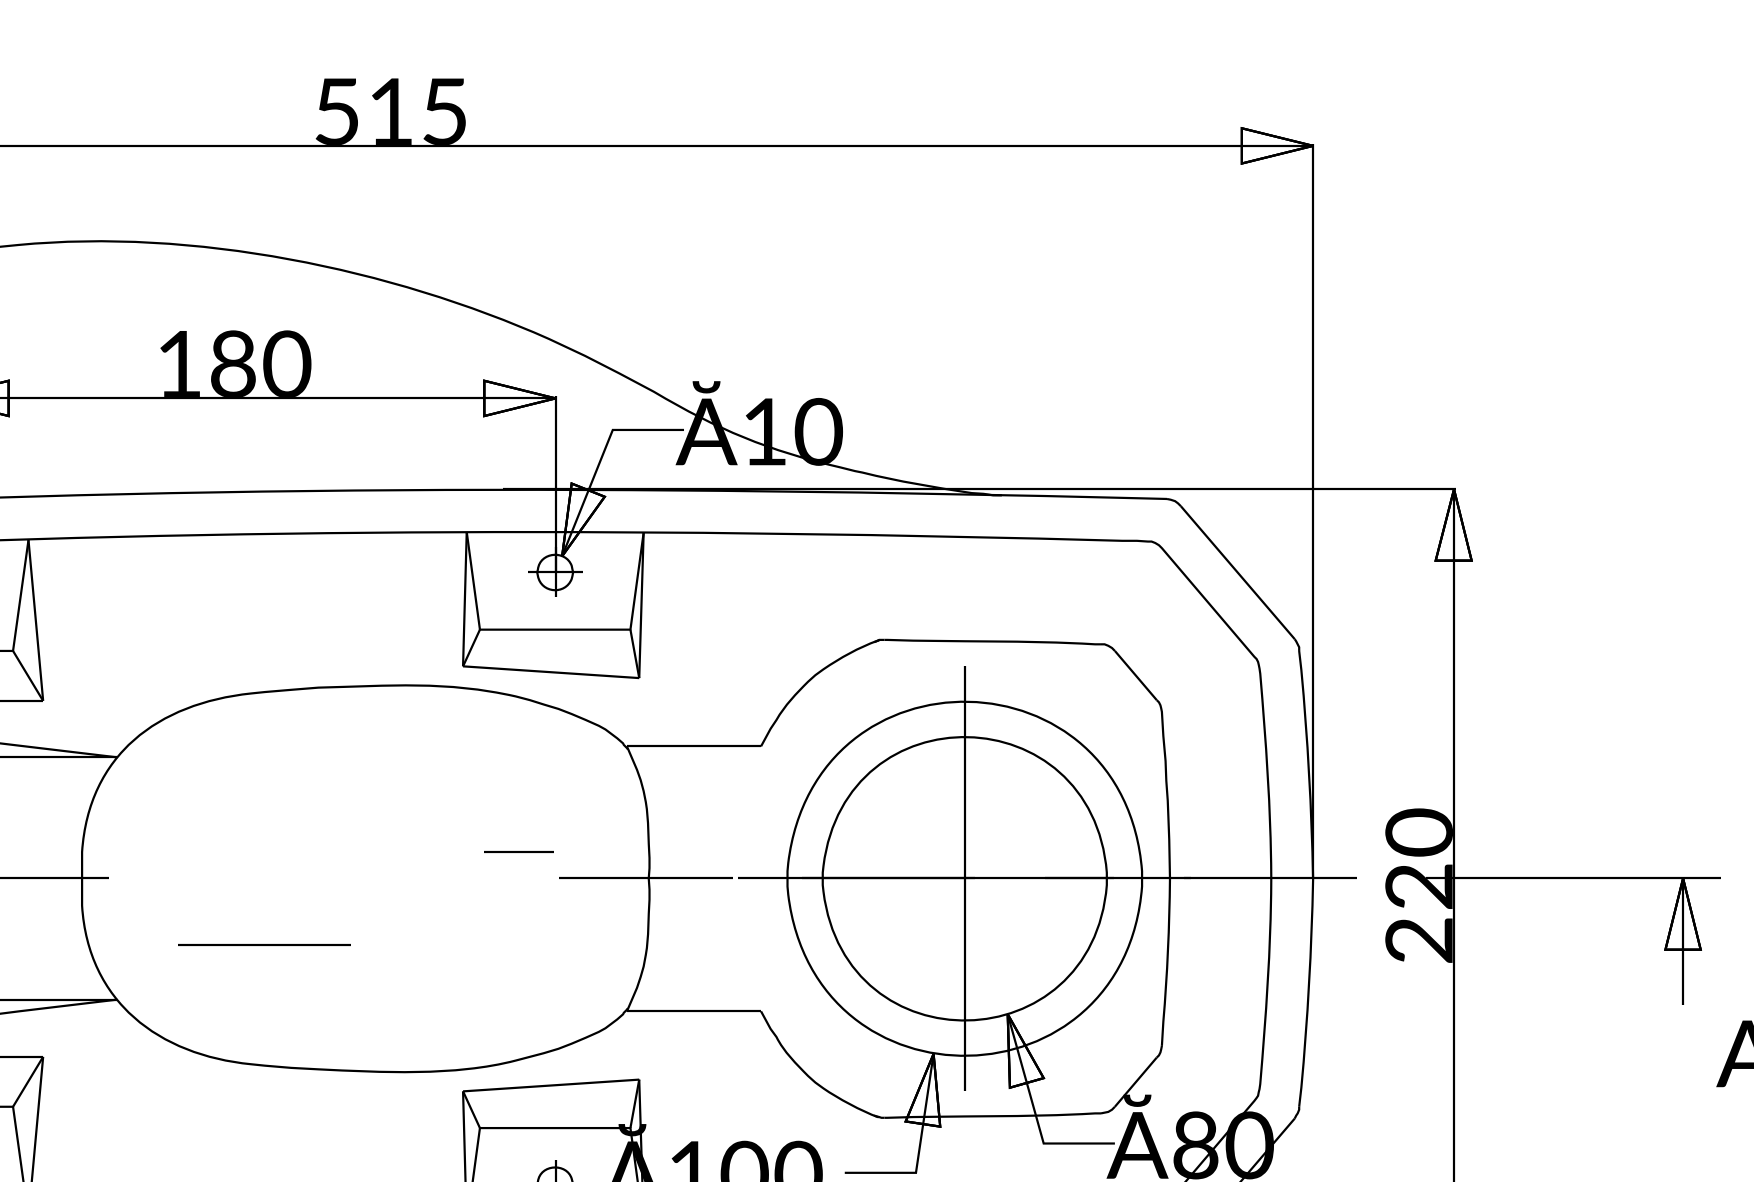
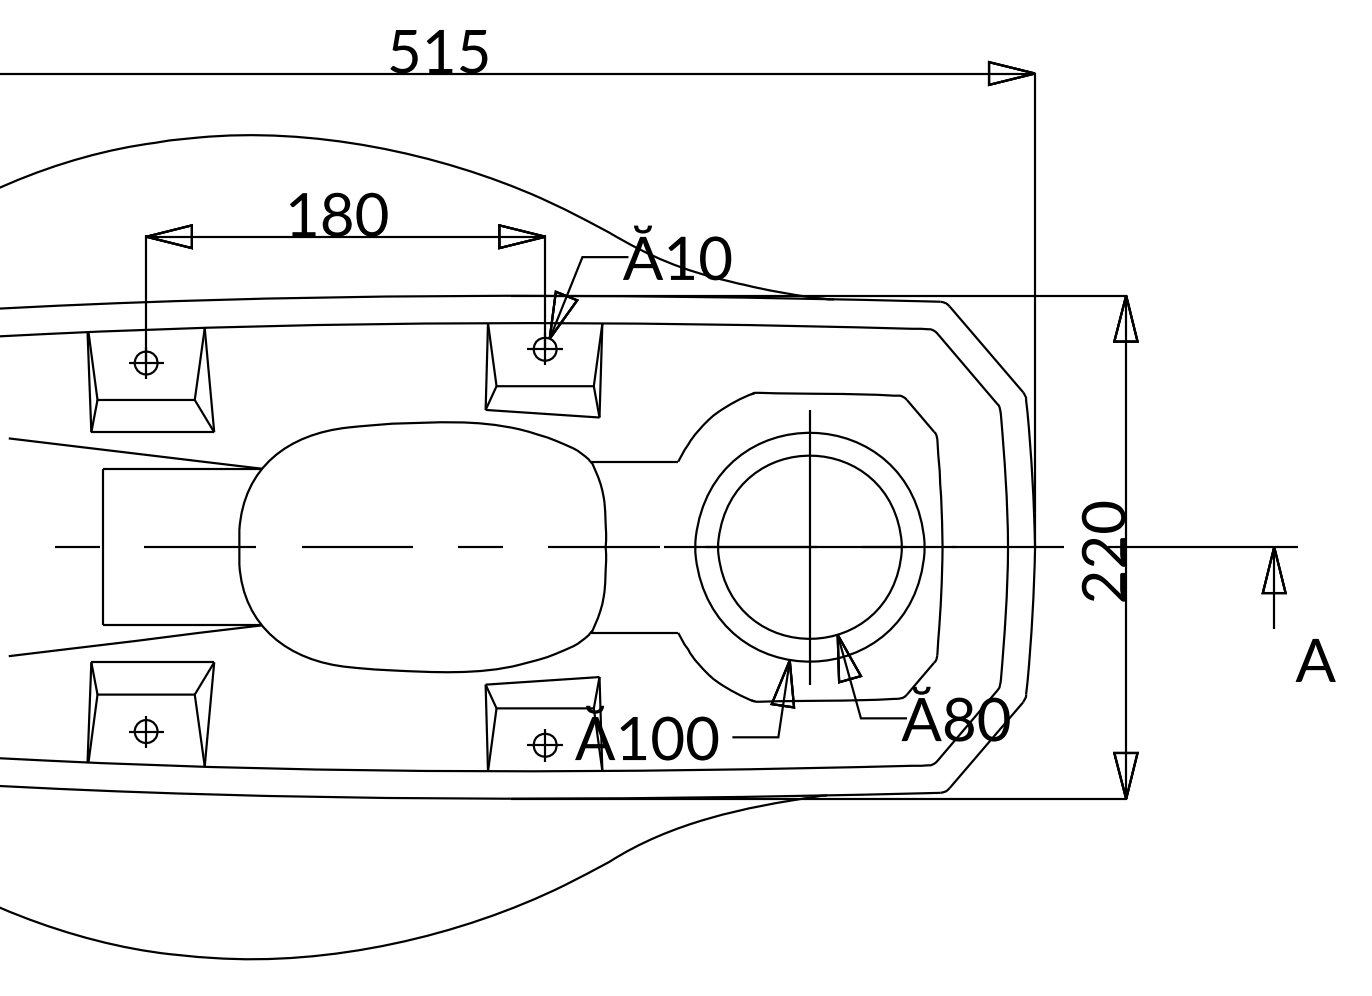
line: (518, 851) -> (480, 546), moved
line: (264, 944) -> (357, 546), moved

